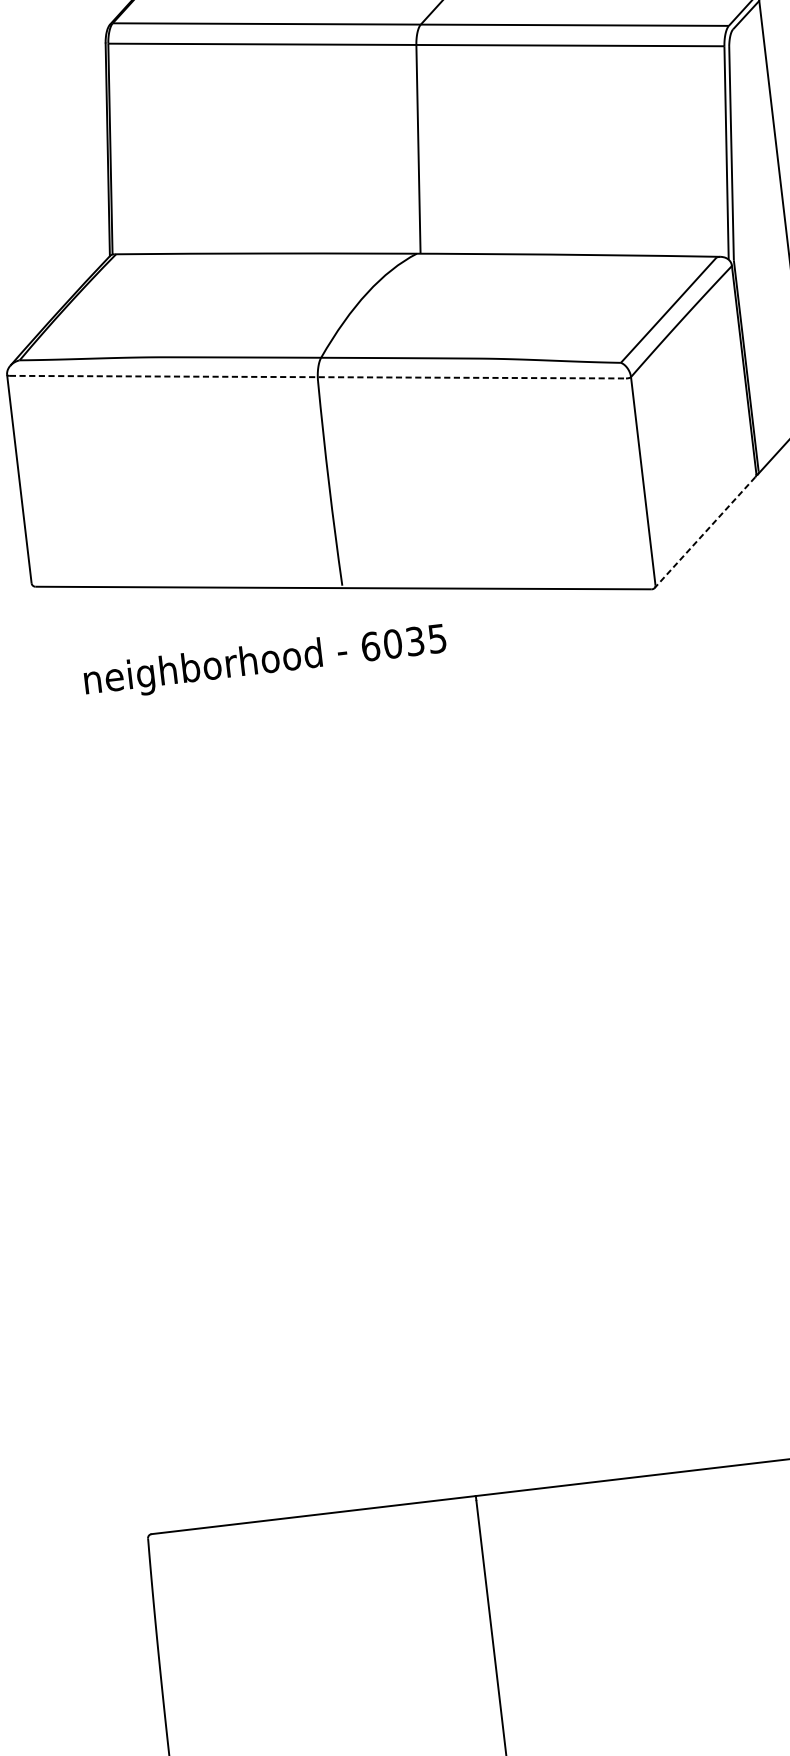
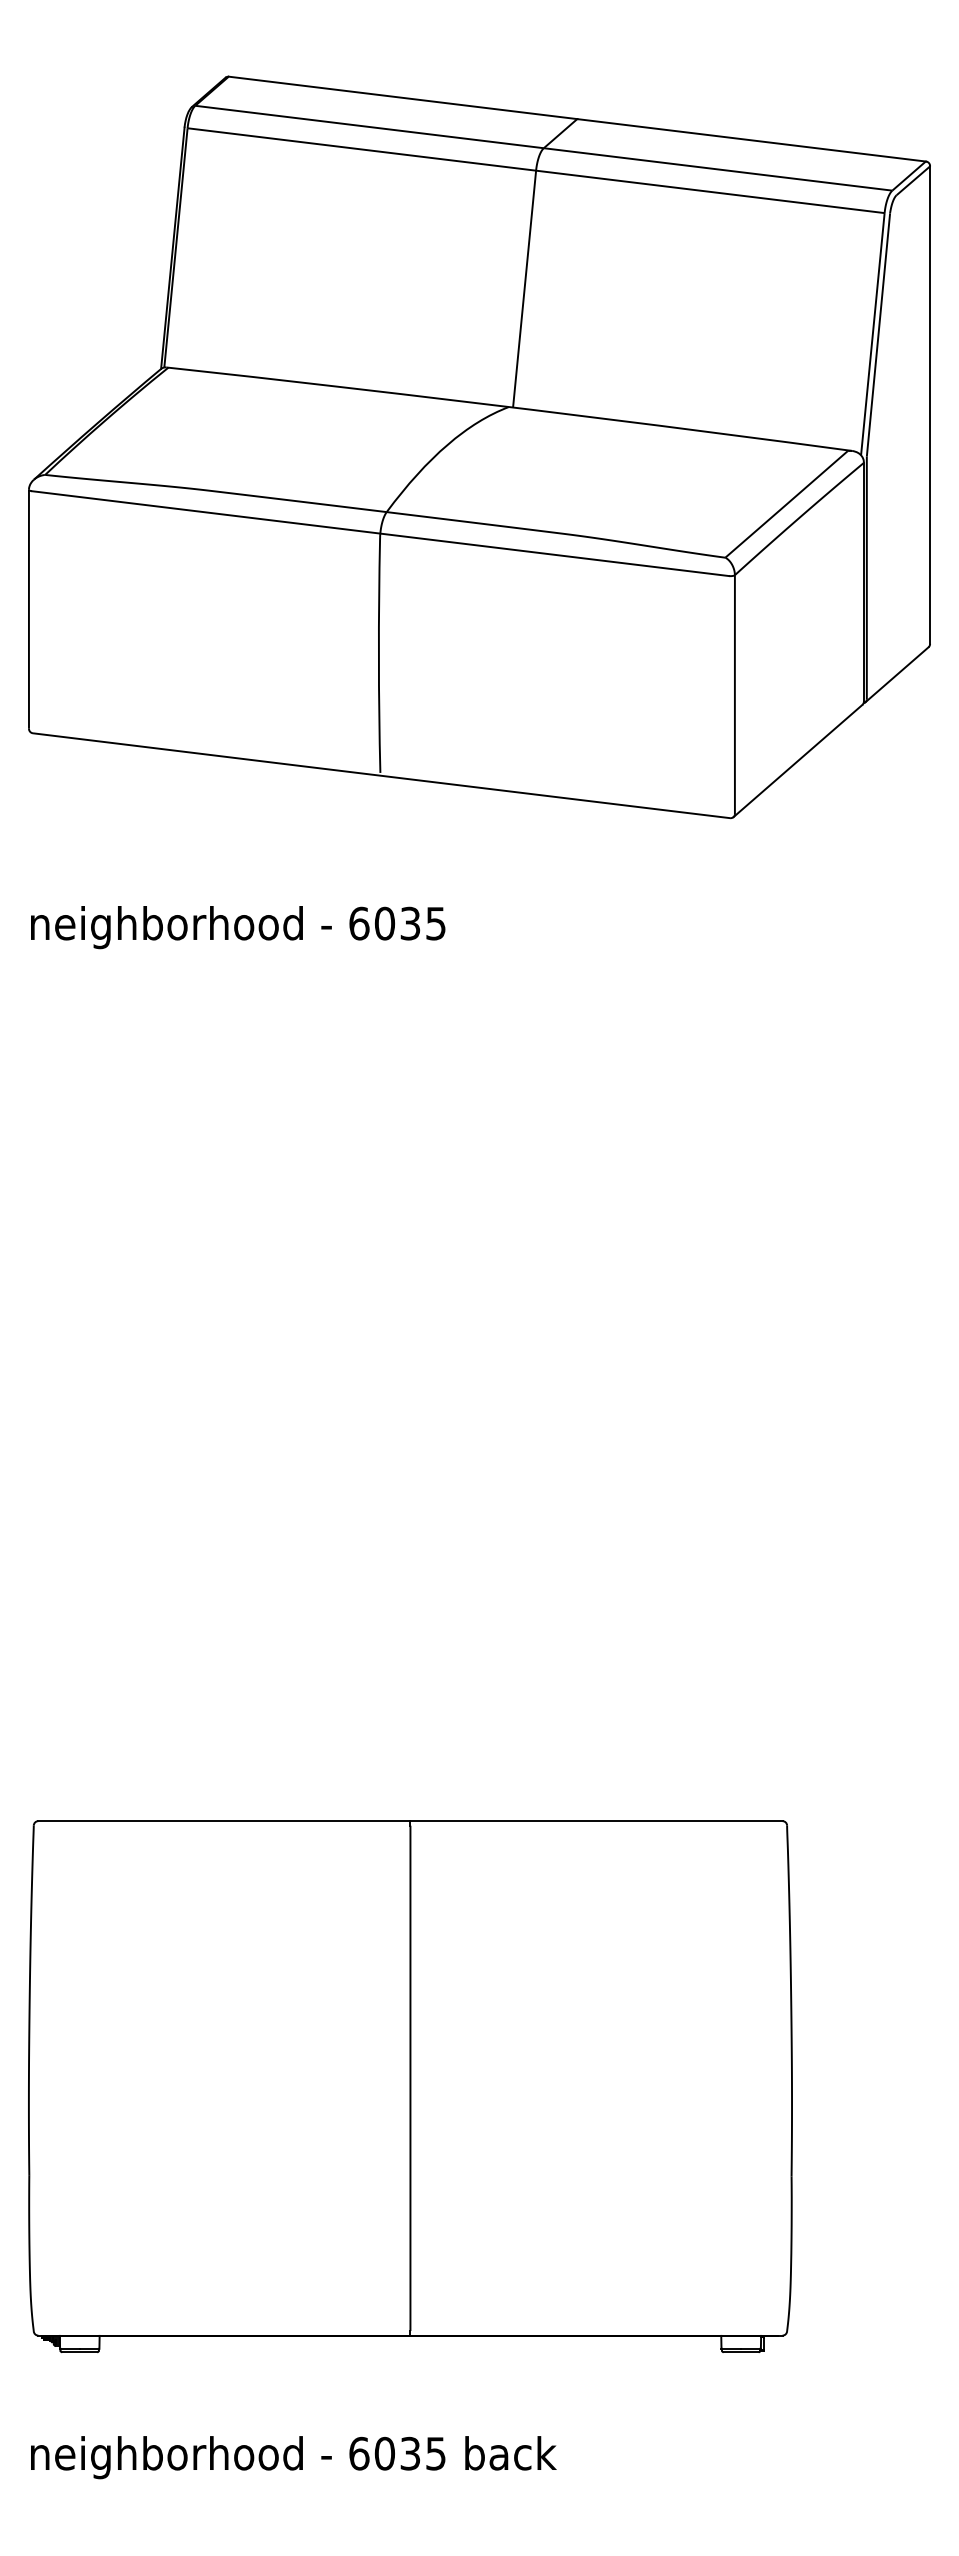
line: (317, 377) -> (380, 533), dashed -> solid
line: (704, 533) -> (797, 761), dashed -> solid
text: (265, 662) -> (238, 927), moved

